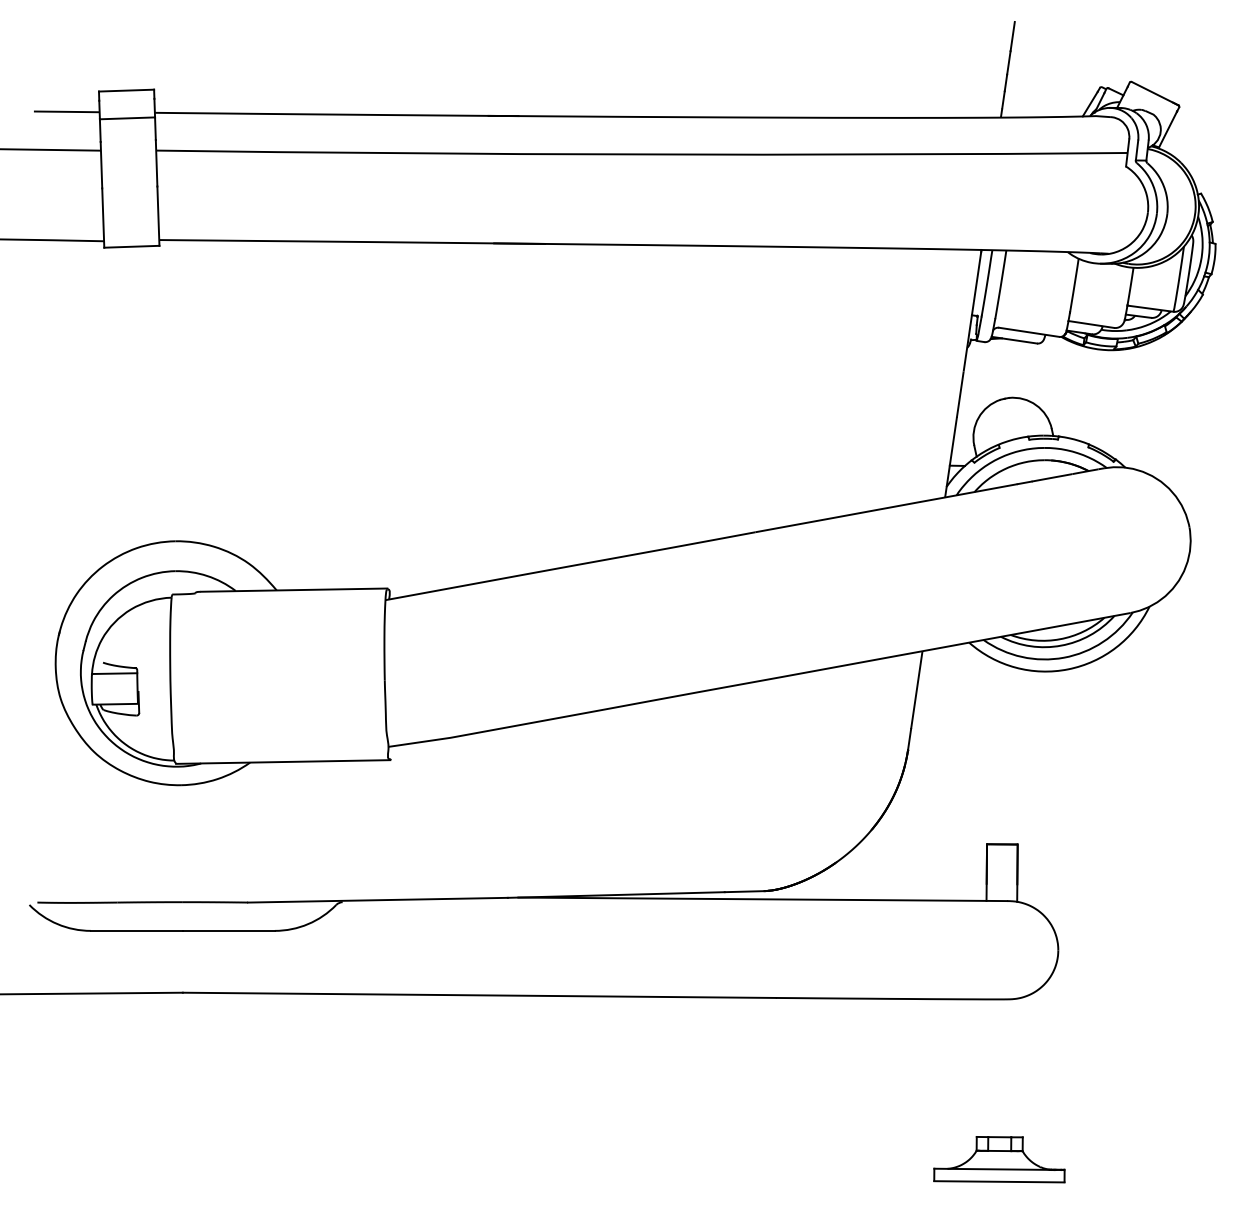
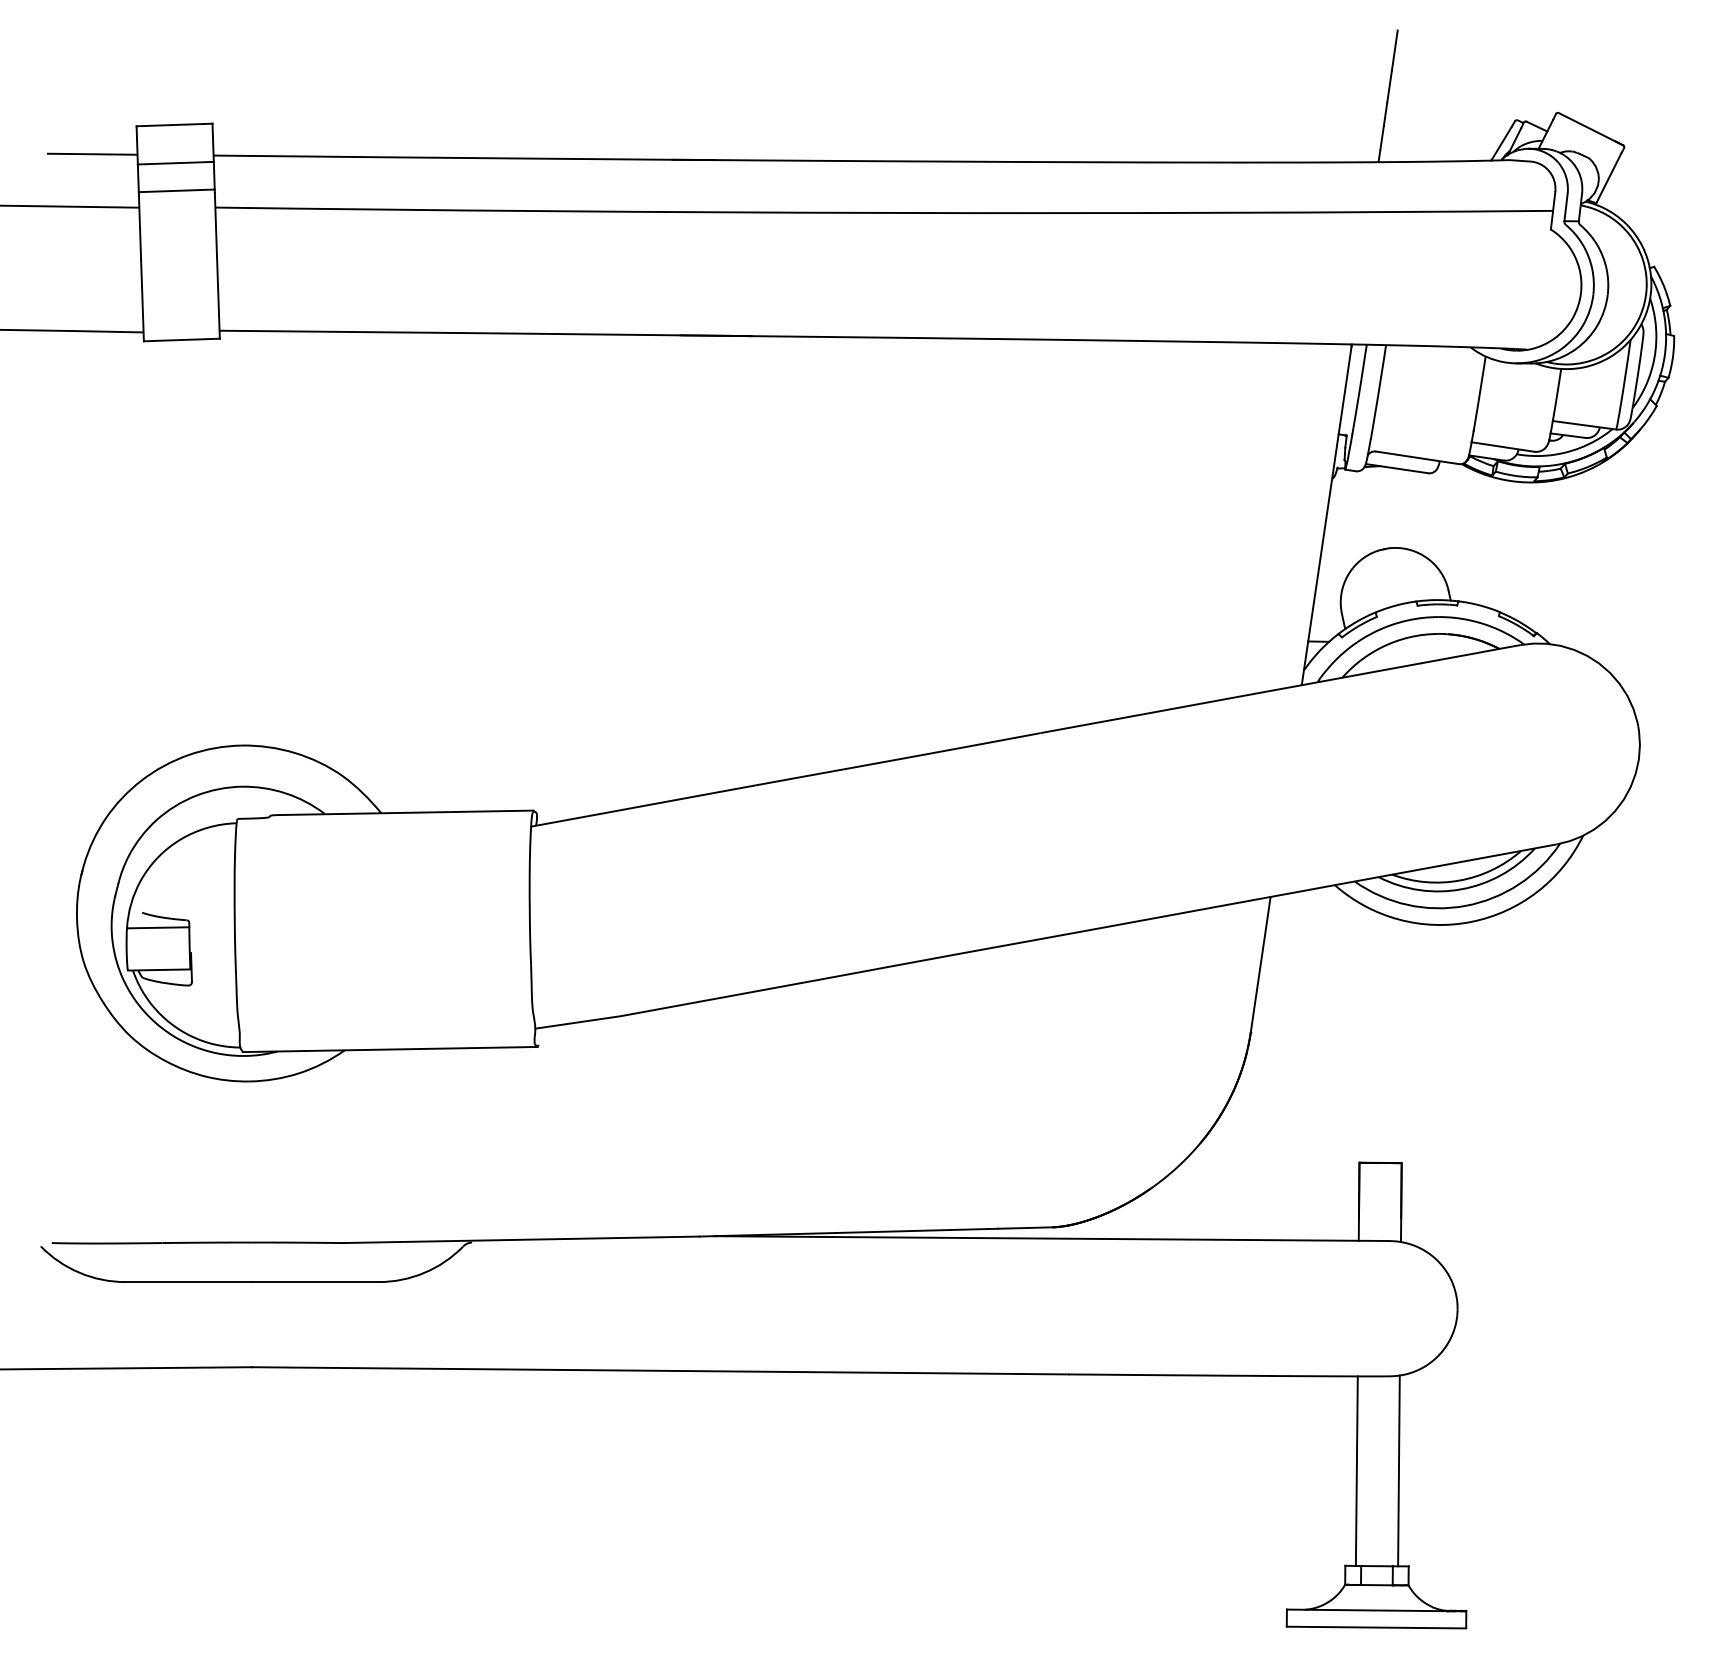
line: (127, 138) -> (176, 190), added
line: (984, 1067) -> (1356, 1470), added
line: (1015, 1067) -> (1398, 1470), added

